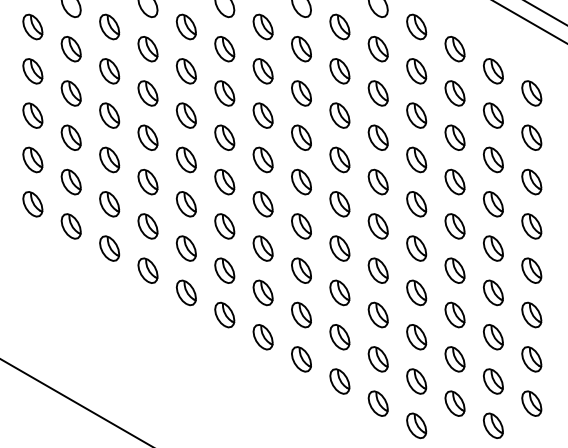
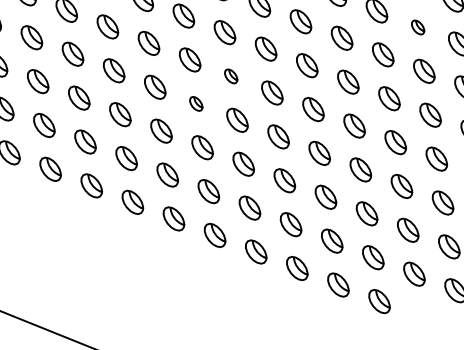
part: (493, 159) -> (418, 27), size x0.6
part: (301, 181) -> (231, 75), size x0.6
part: (262, 204) -> (195, 104), size x0.6

